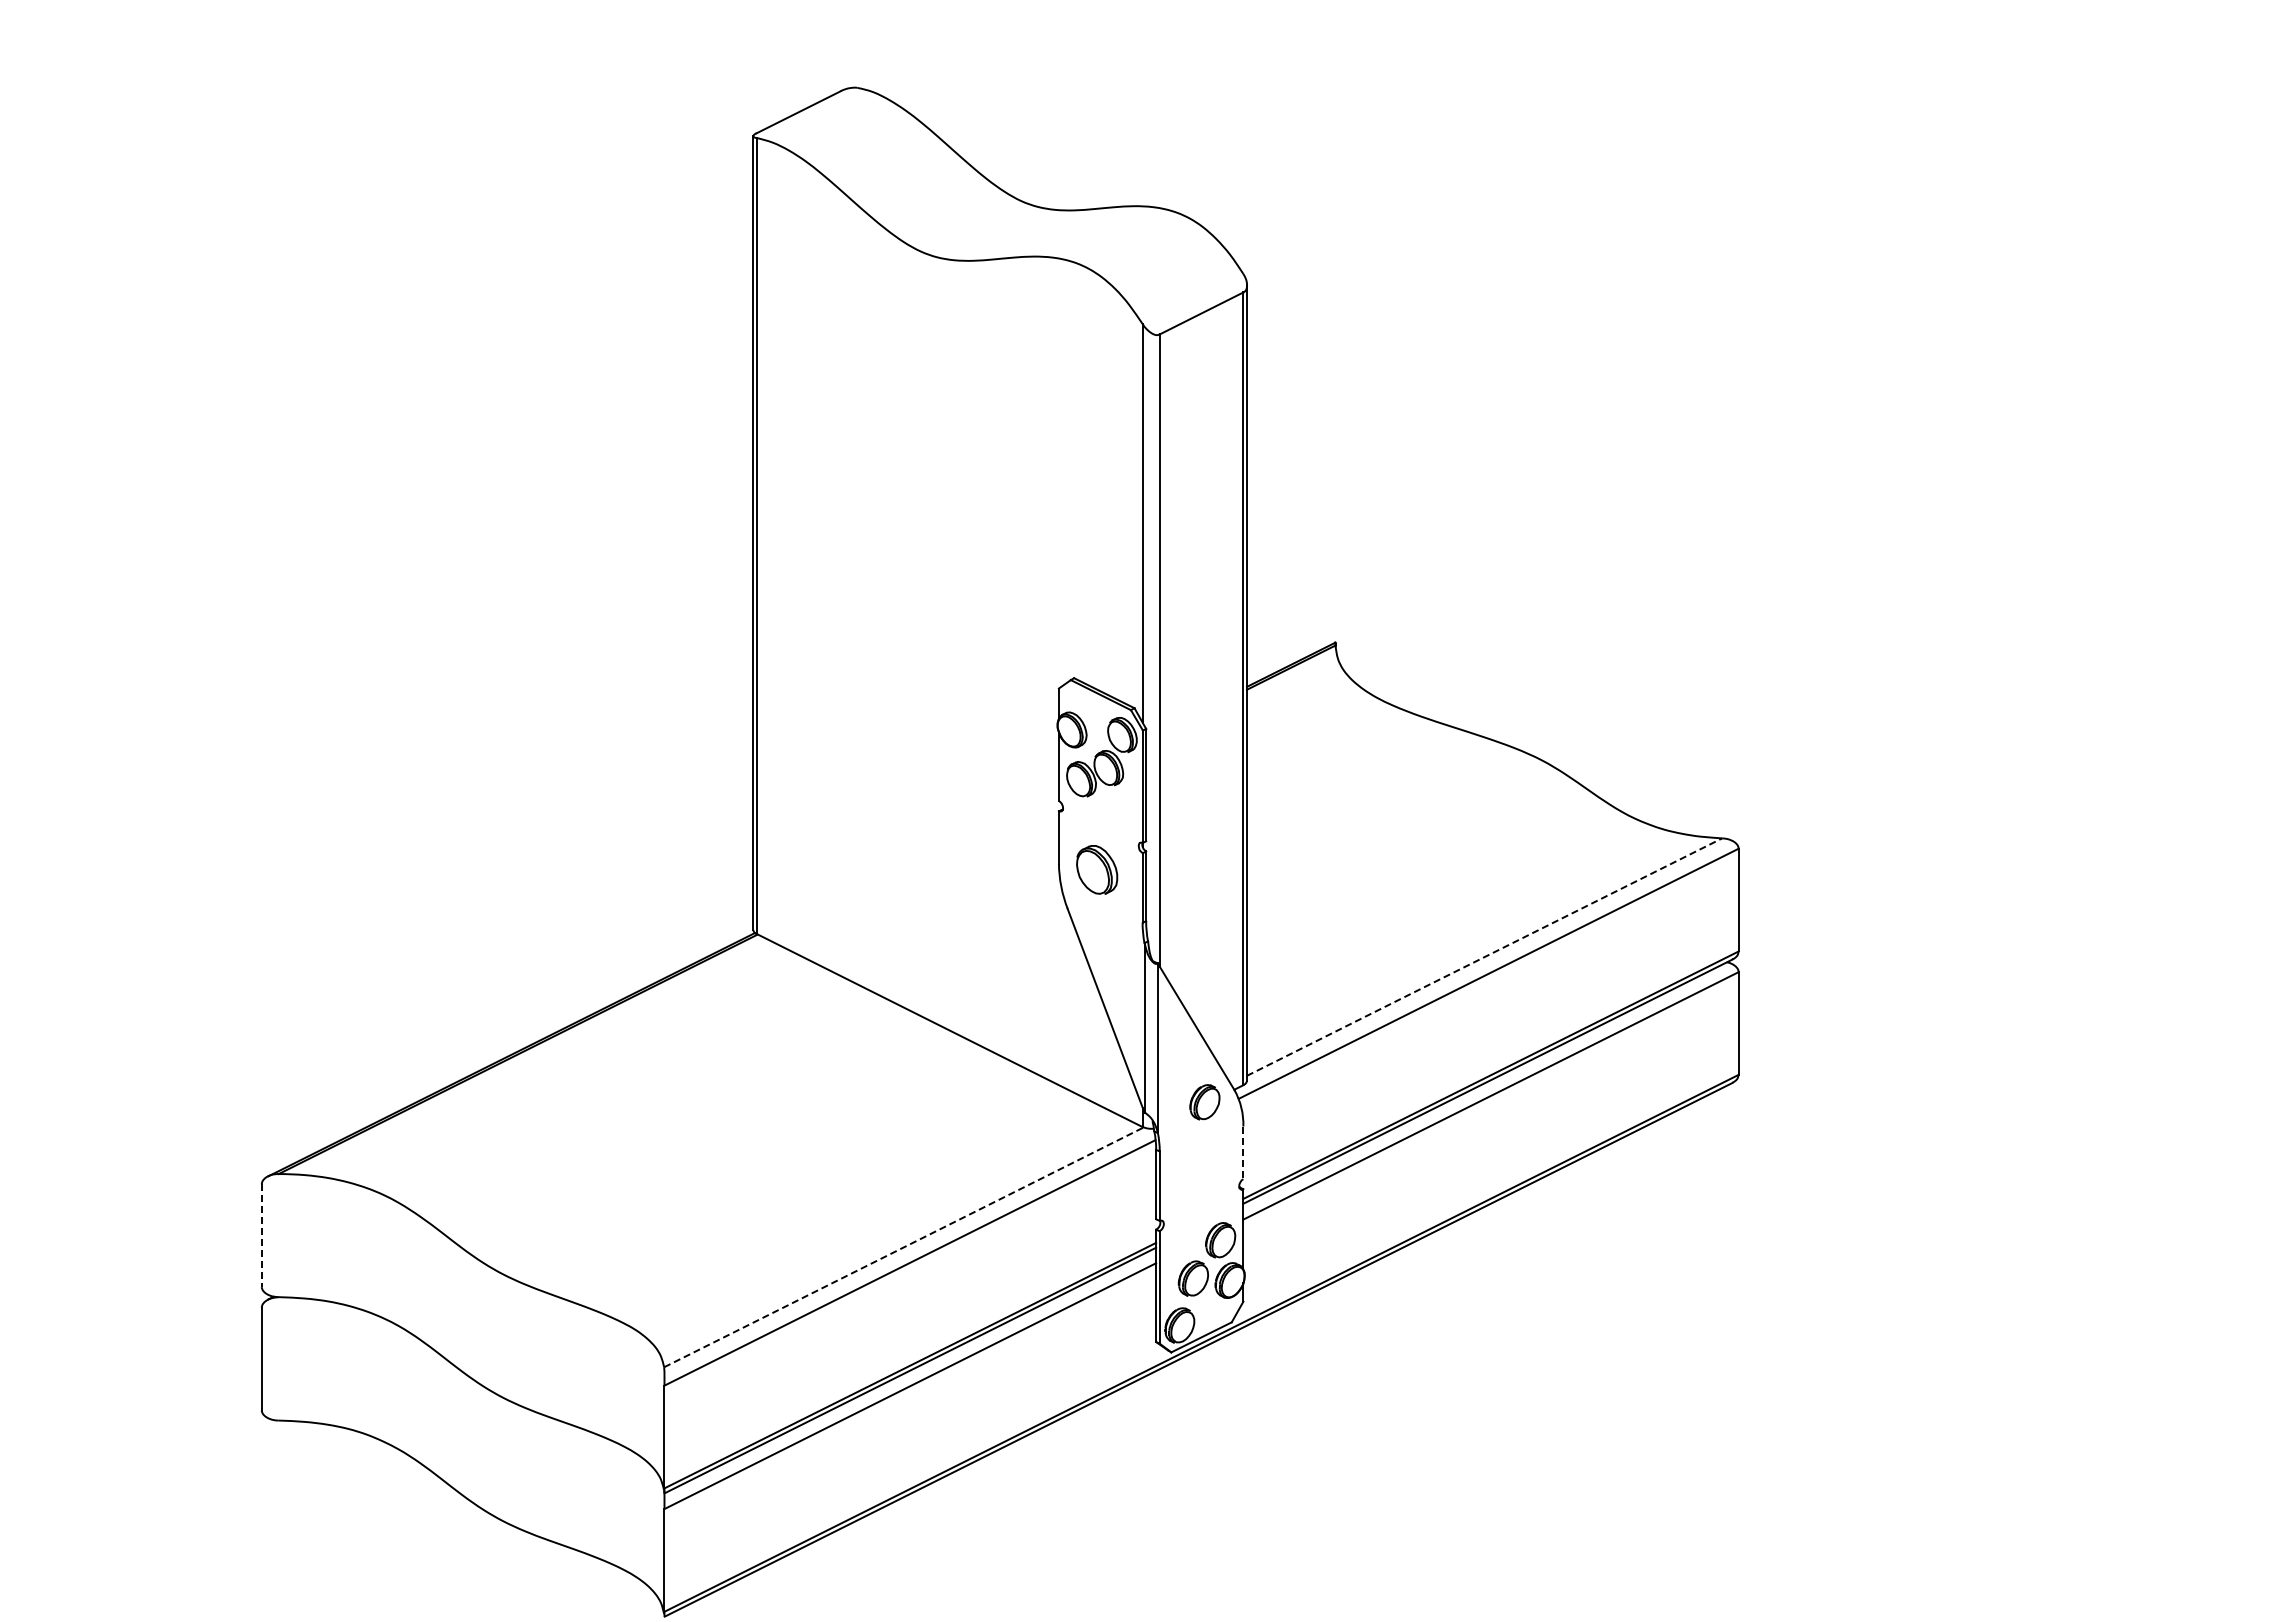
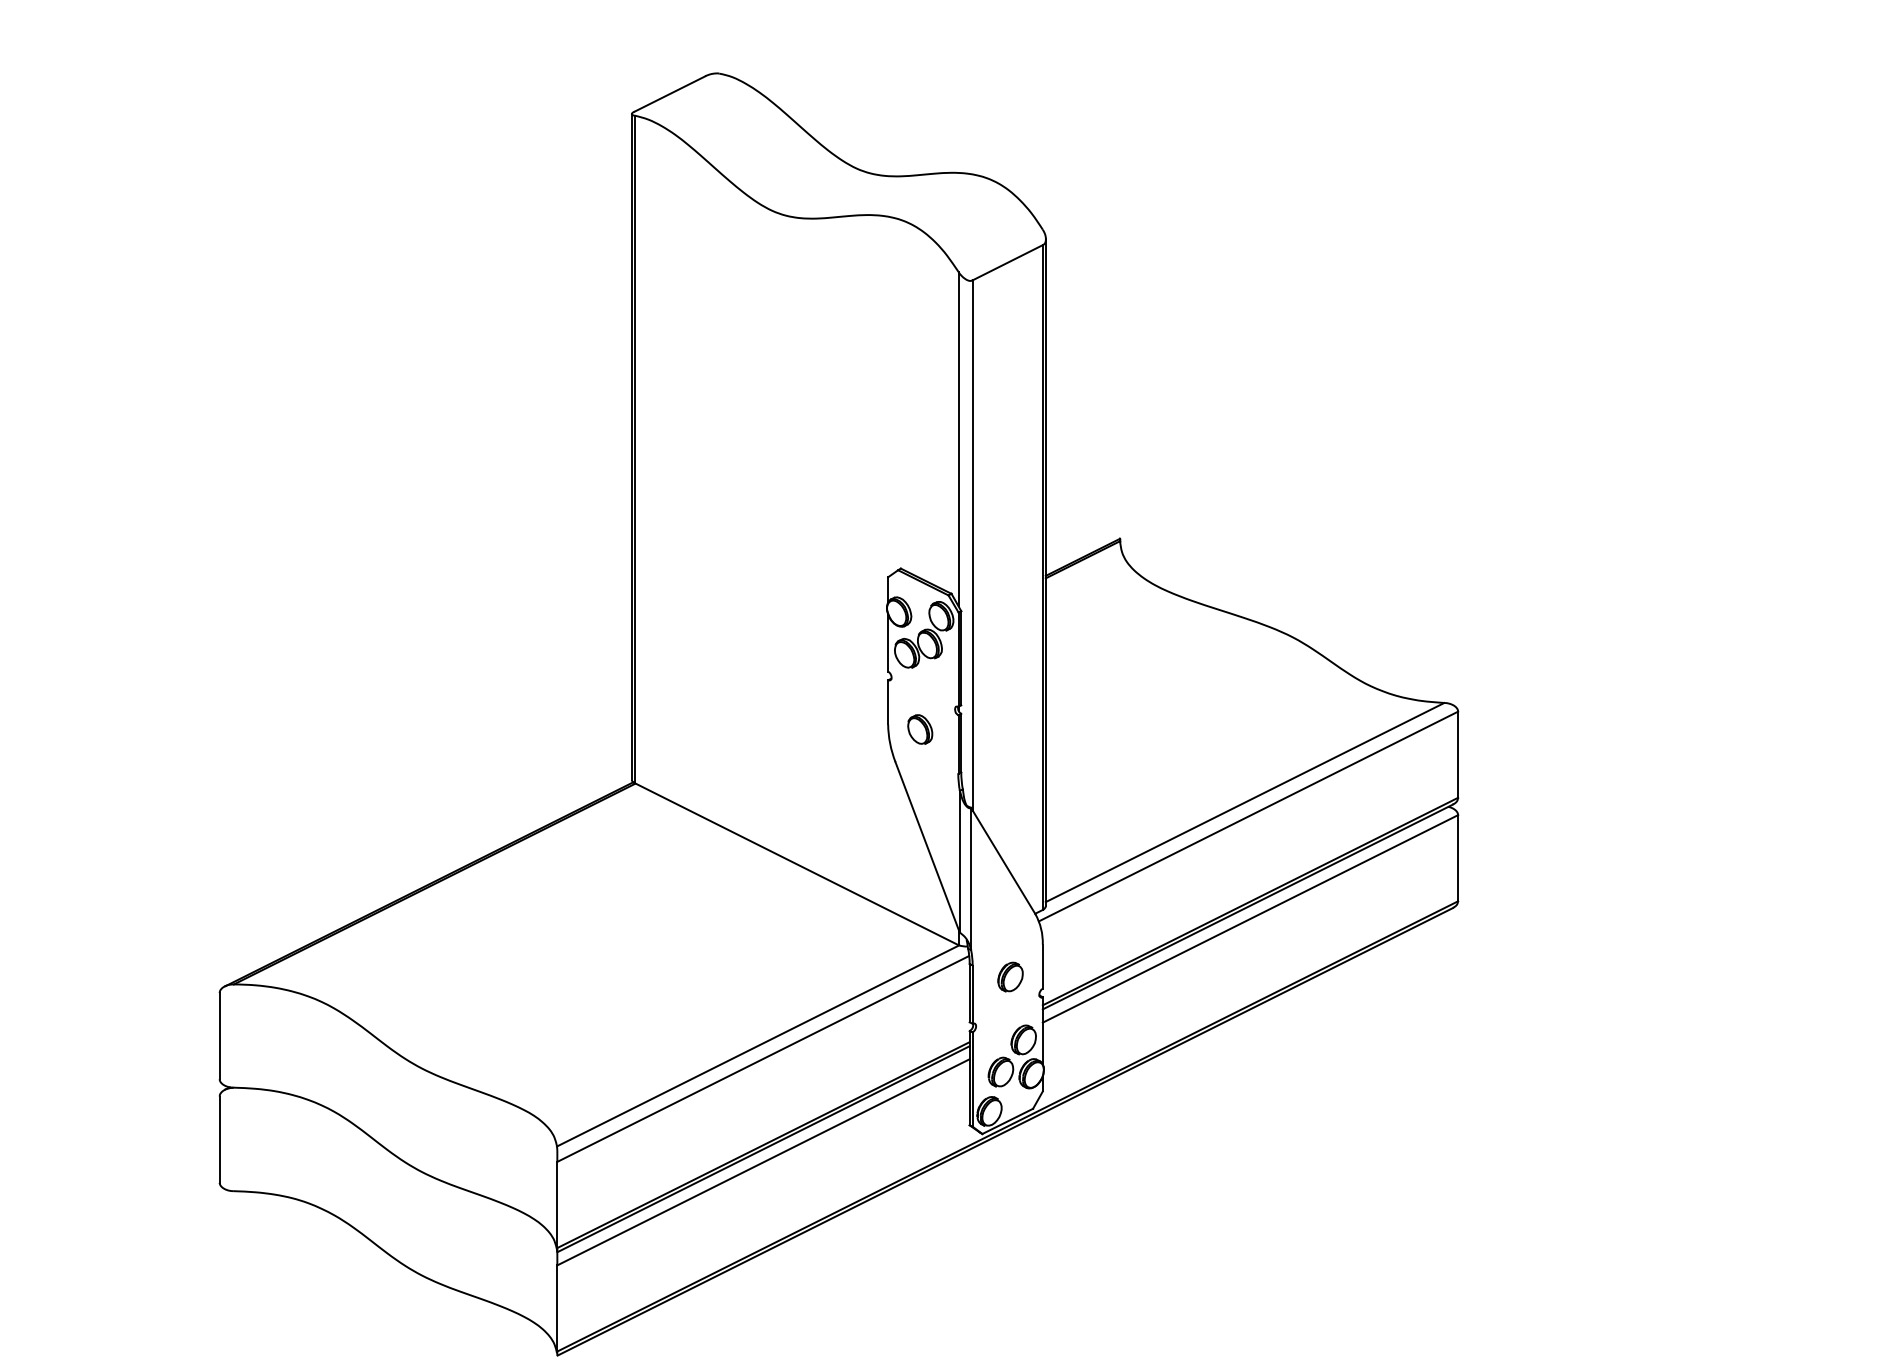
part: (1097, 870) -> (920, 729), size x0.71
line: (1484, 957) -> (1245, 802), dashed -> solid
part: (1204, 1102) -> (1010, 977), moved
line: (1243, 1153) -> (1042, 967), dashed -> solid
line: (261, 1236) -> (219, 1036), dashed -> solid
line: (903, 1247) -> (757, 1046), dashed -> solid

